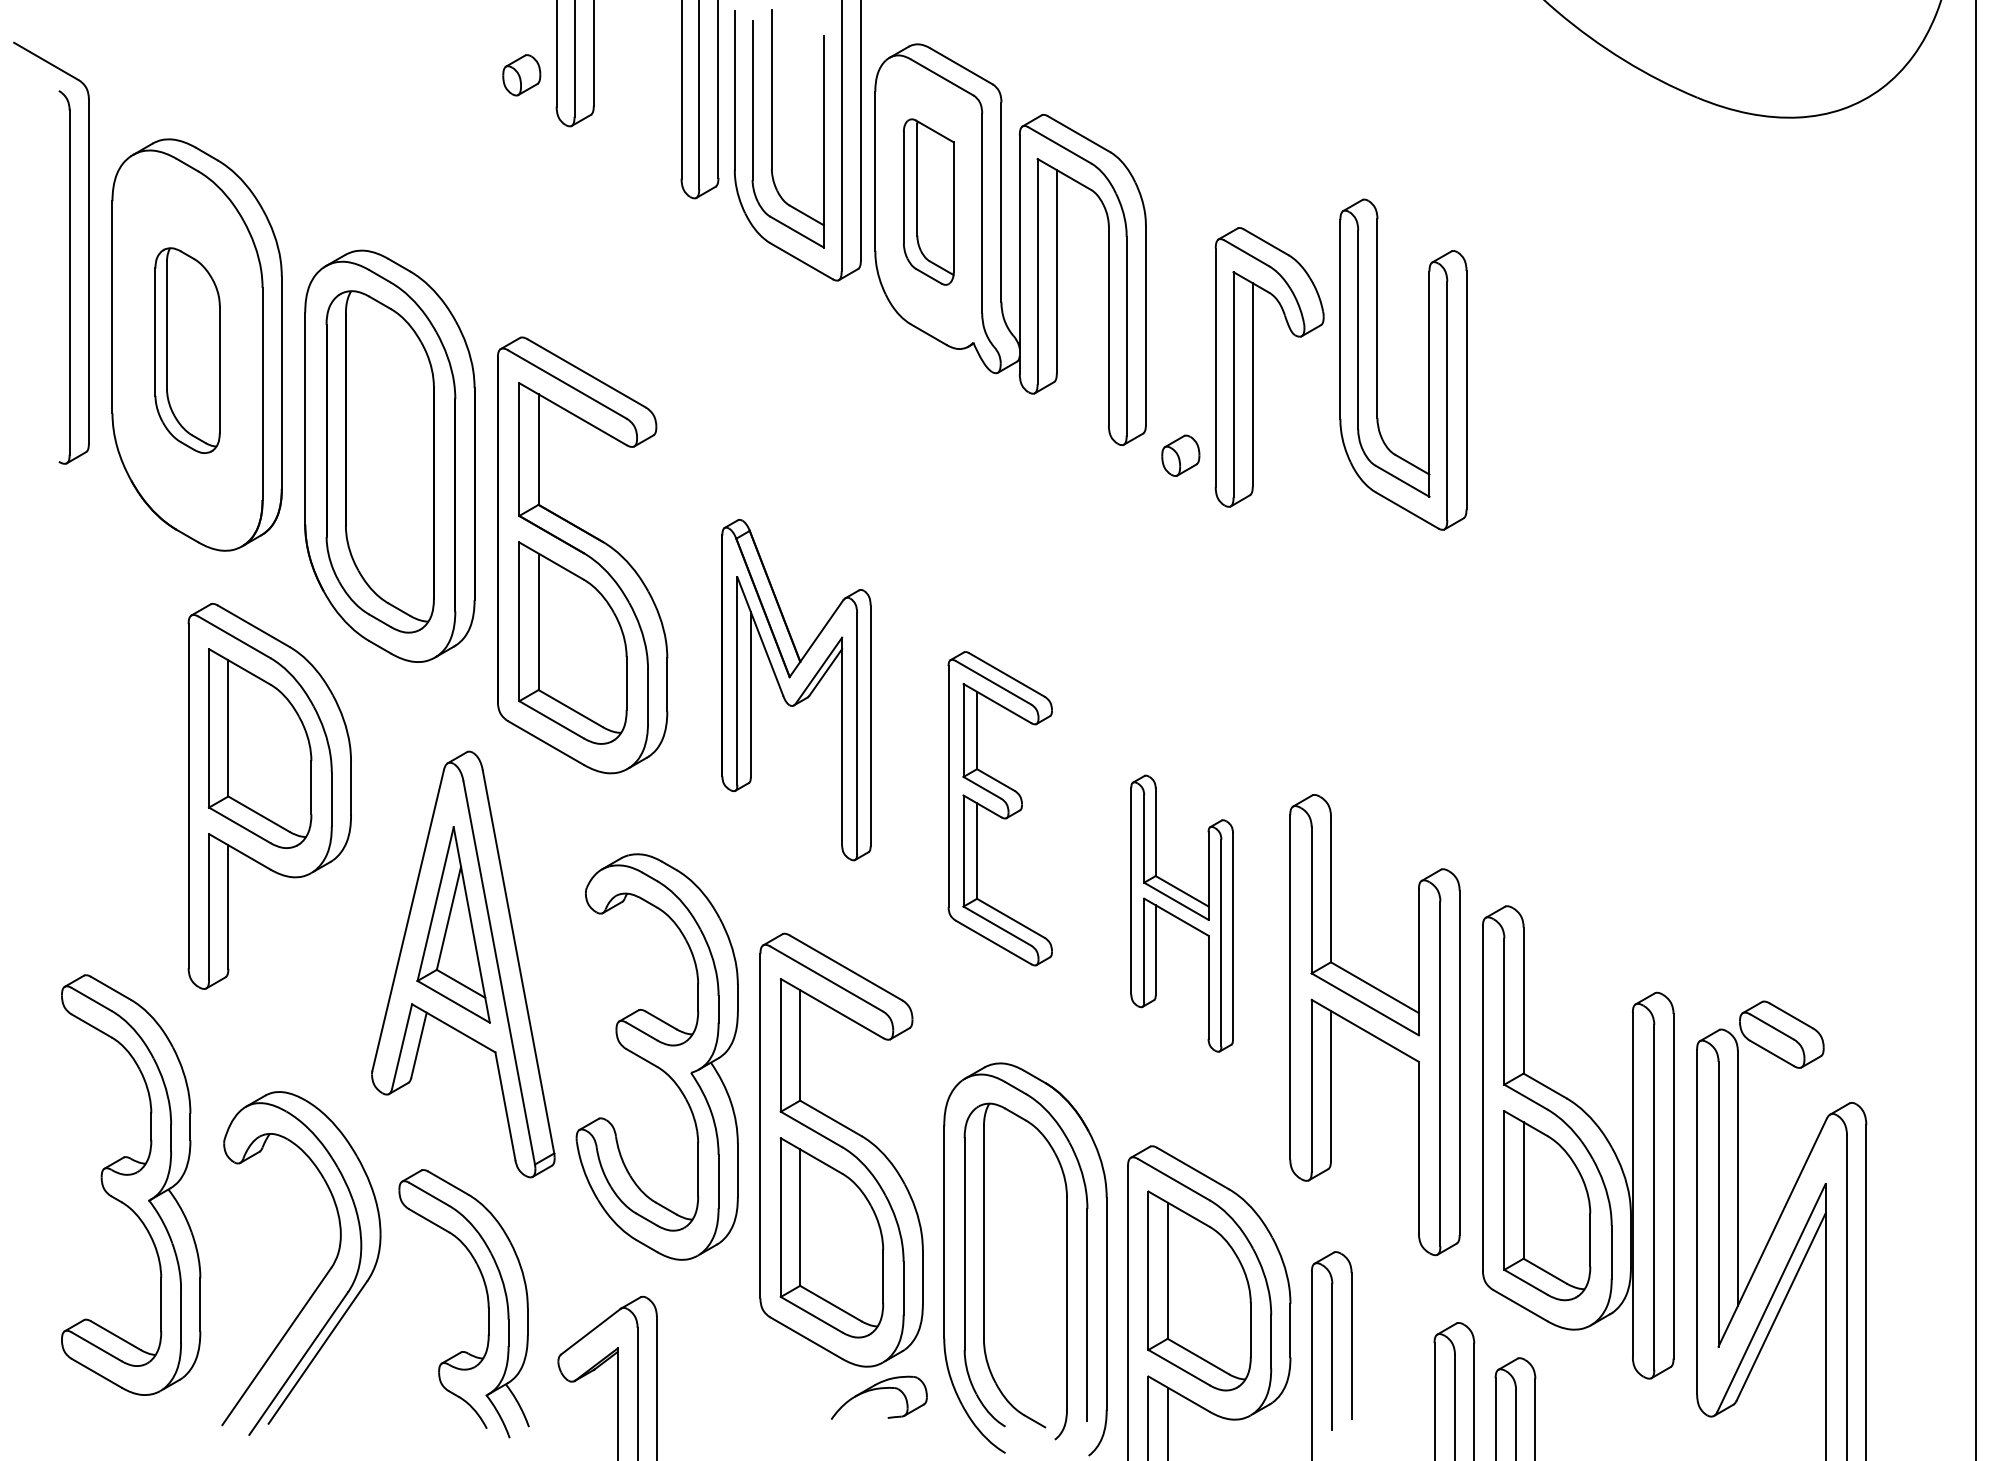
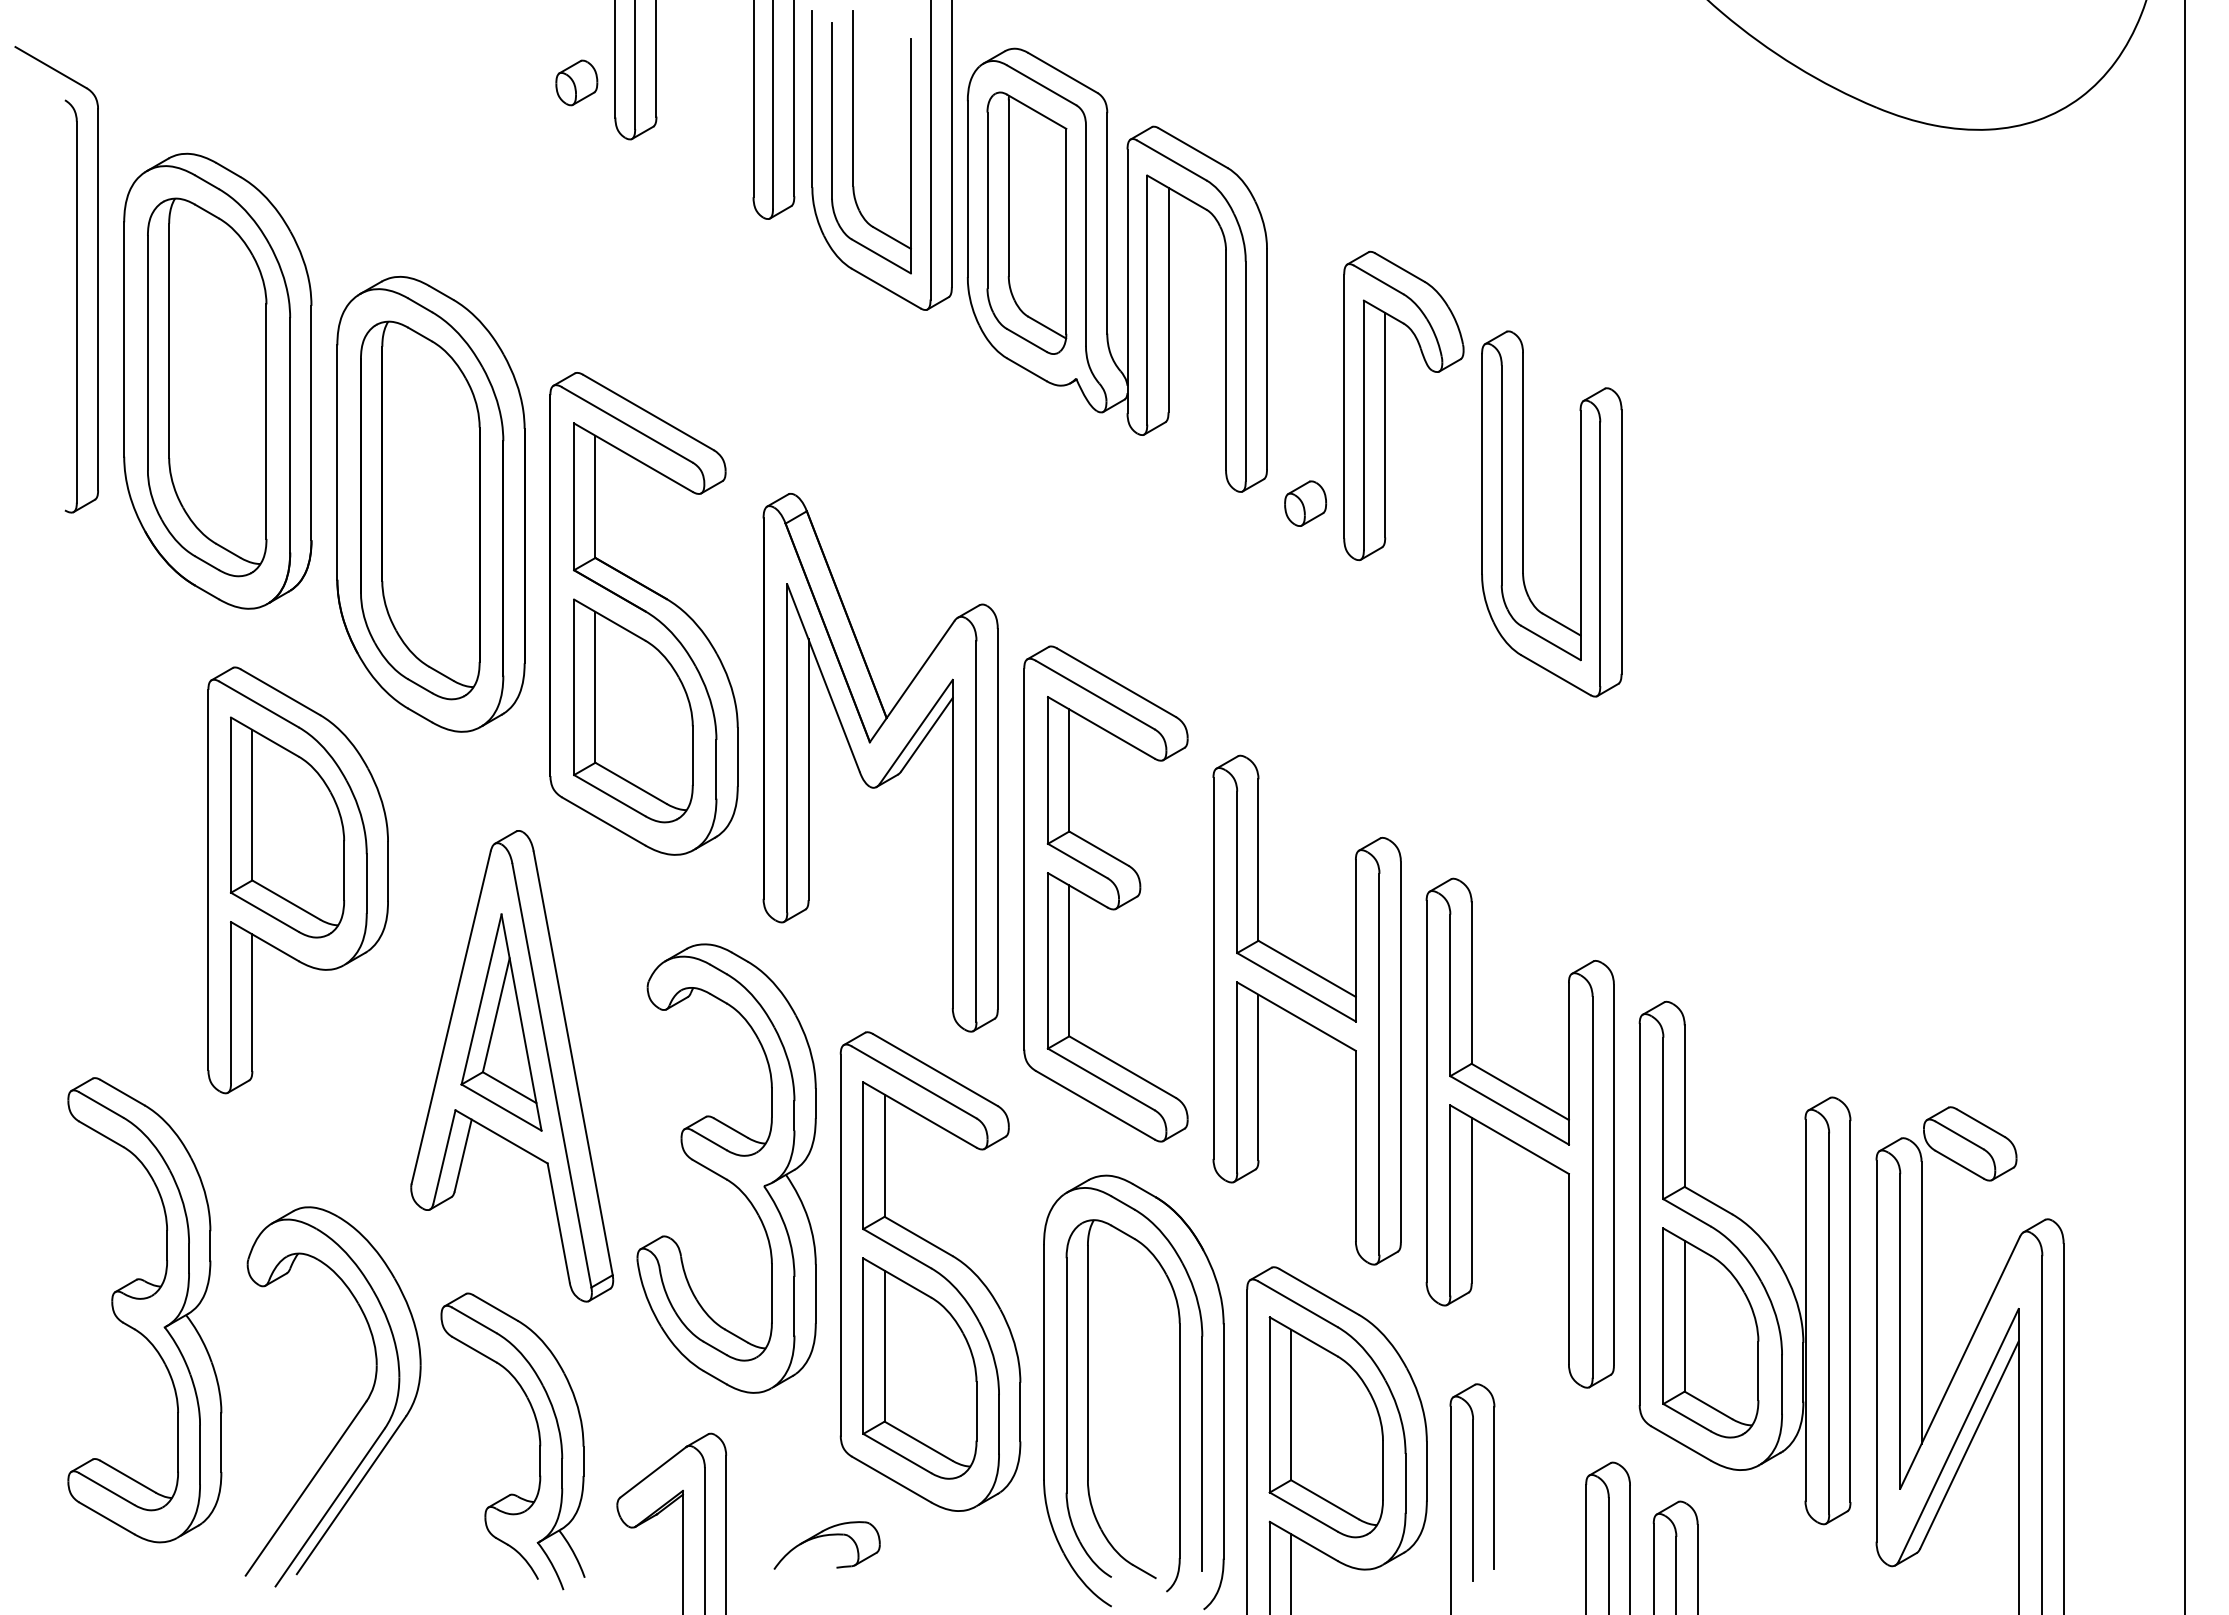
part: (928, 201) -> (1026, 222), size x1.43
part: (187, 350) -> (207, 387), size x1.67
part: (1377, 364) -> (1523, 513), moved
part: (796, 689) -> (880, 762), size x1.43
part: (999, 808) -> (1105, 893), size x1.43
part: (1181, 913) -> (1306, 1009), size x1.67
part: (878, 1389) -> (826, 1536), moved

